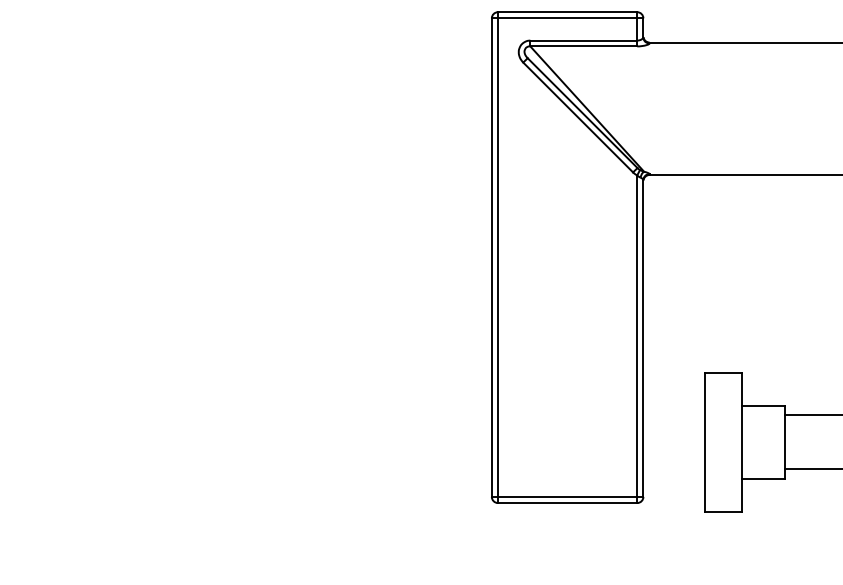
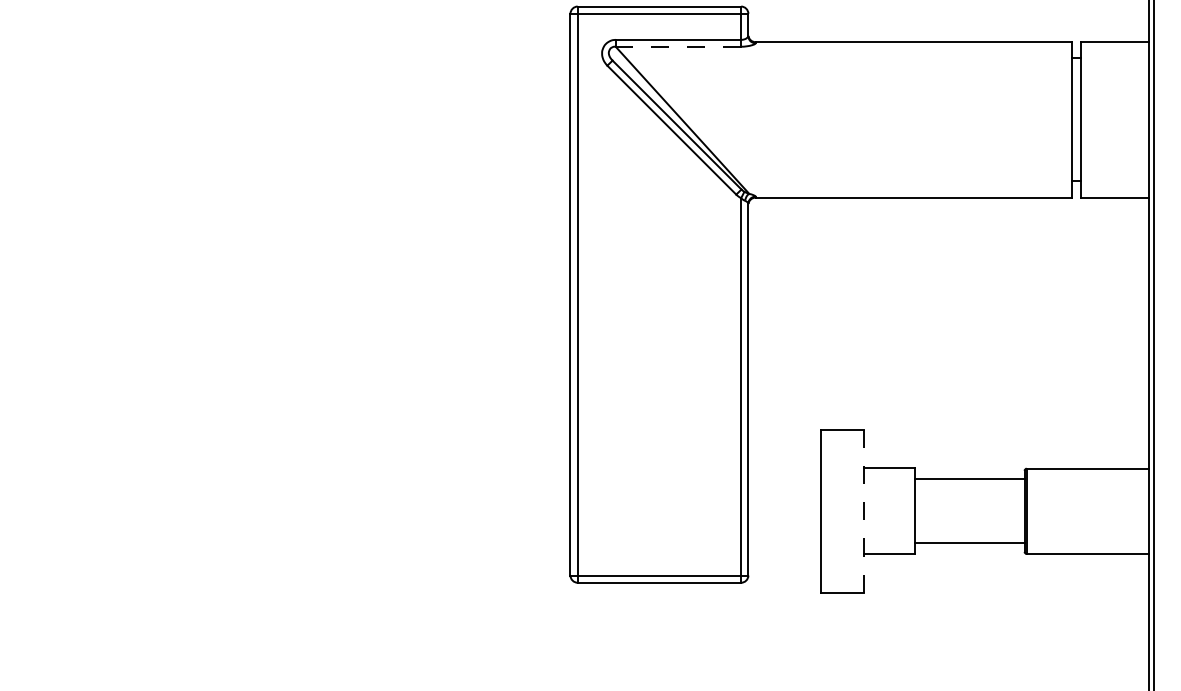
line: (583, 46) -> (678, 46), solid -> dashed
line: (741, 441) -> (863, 510), solid -> dashed

